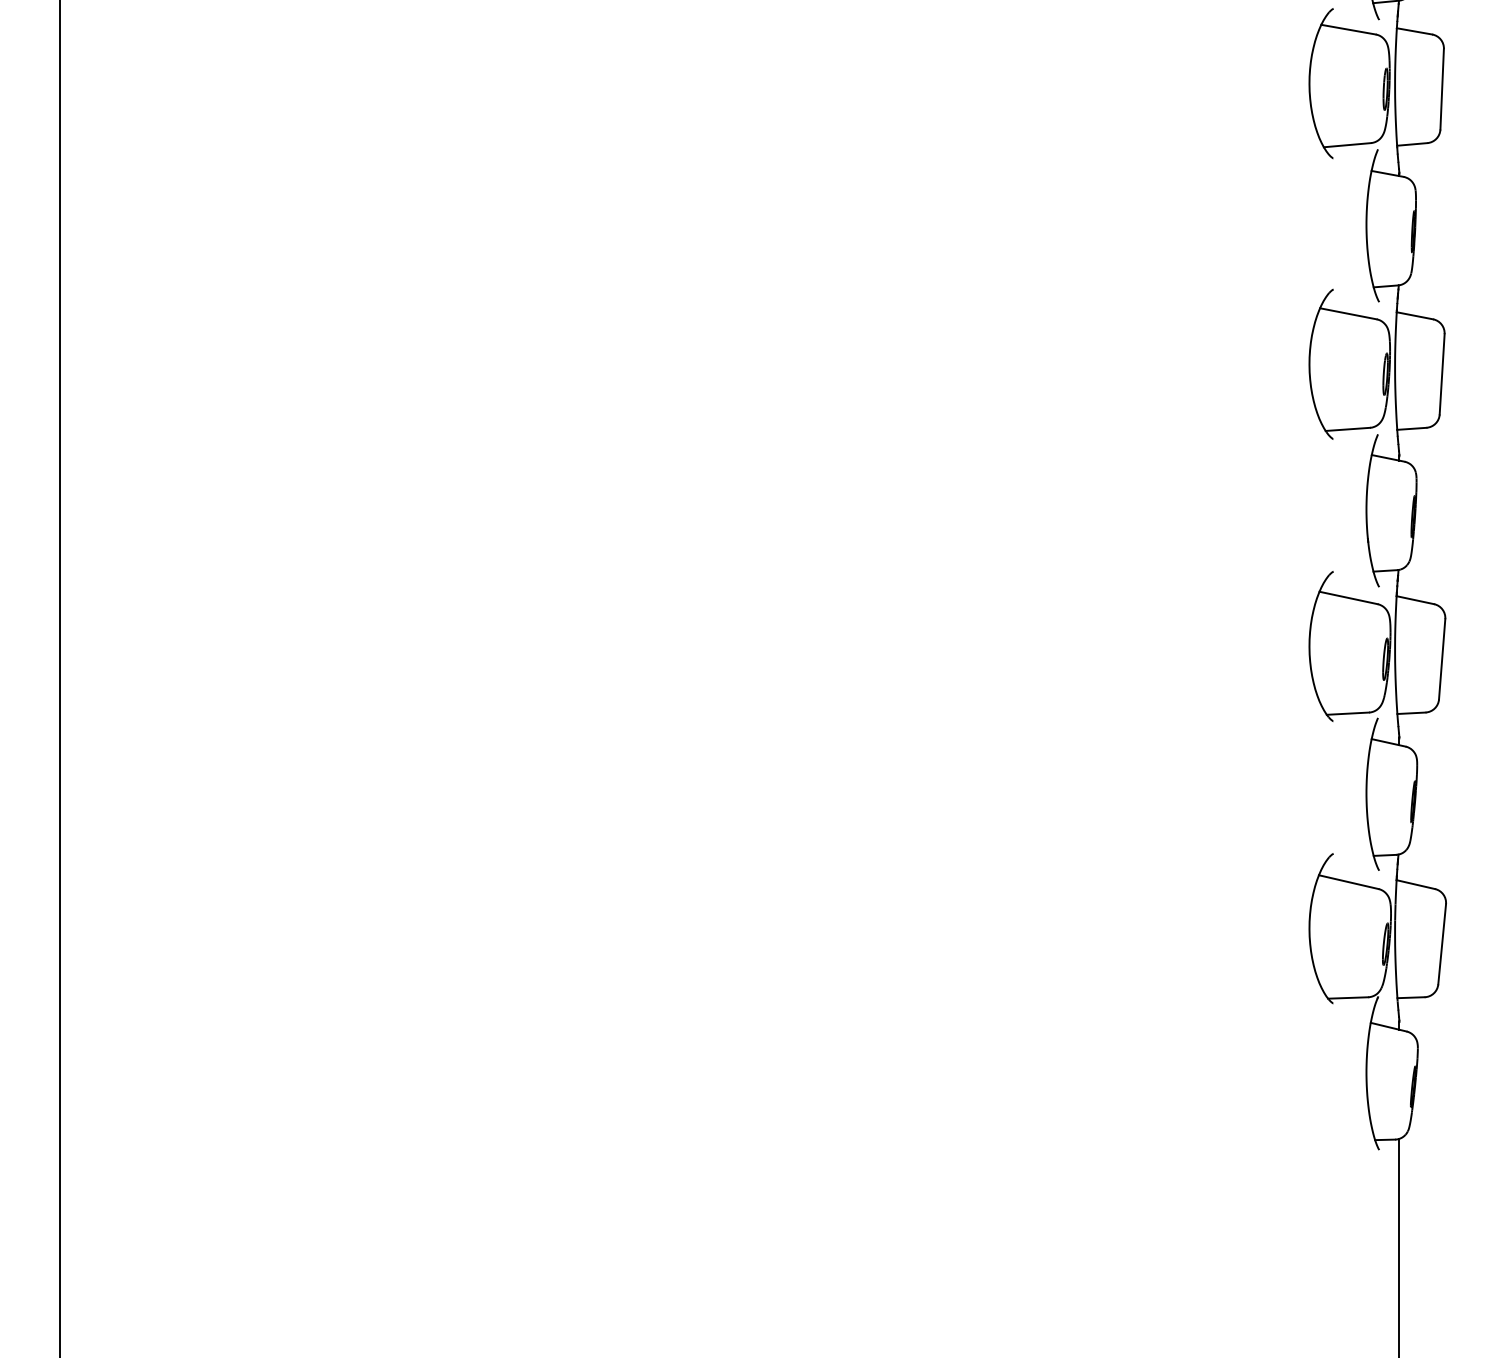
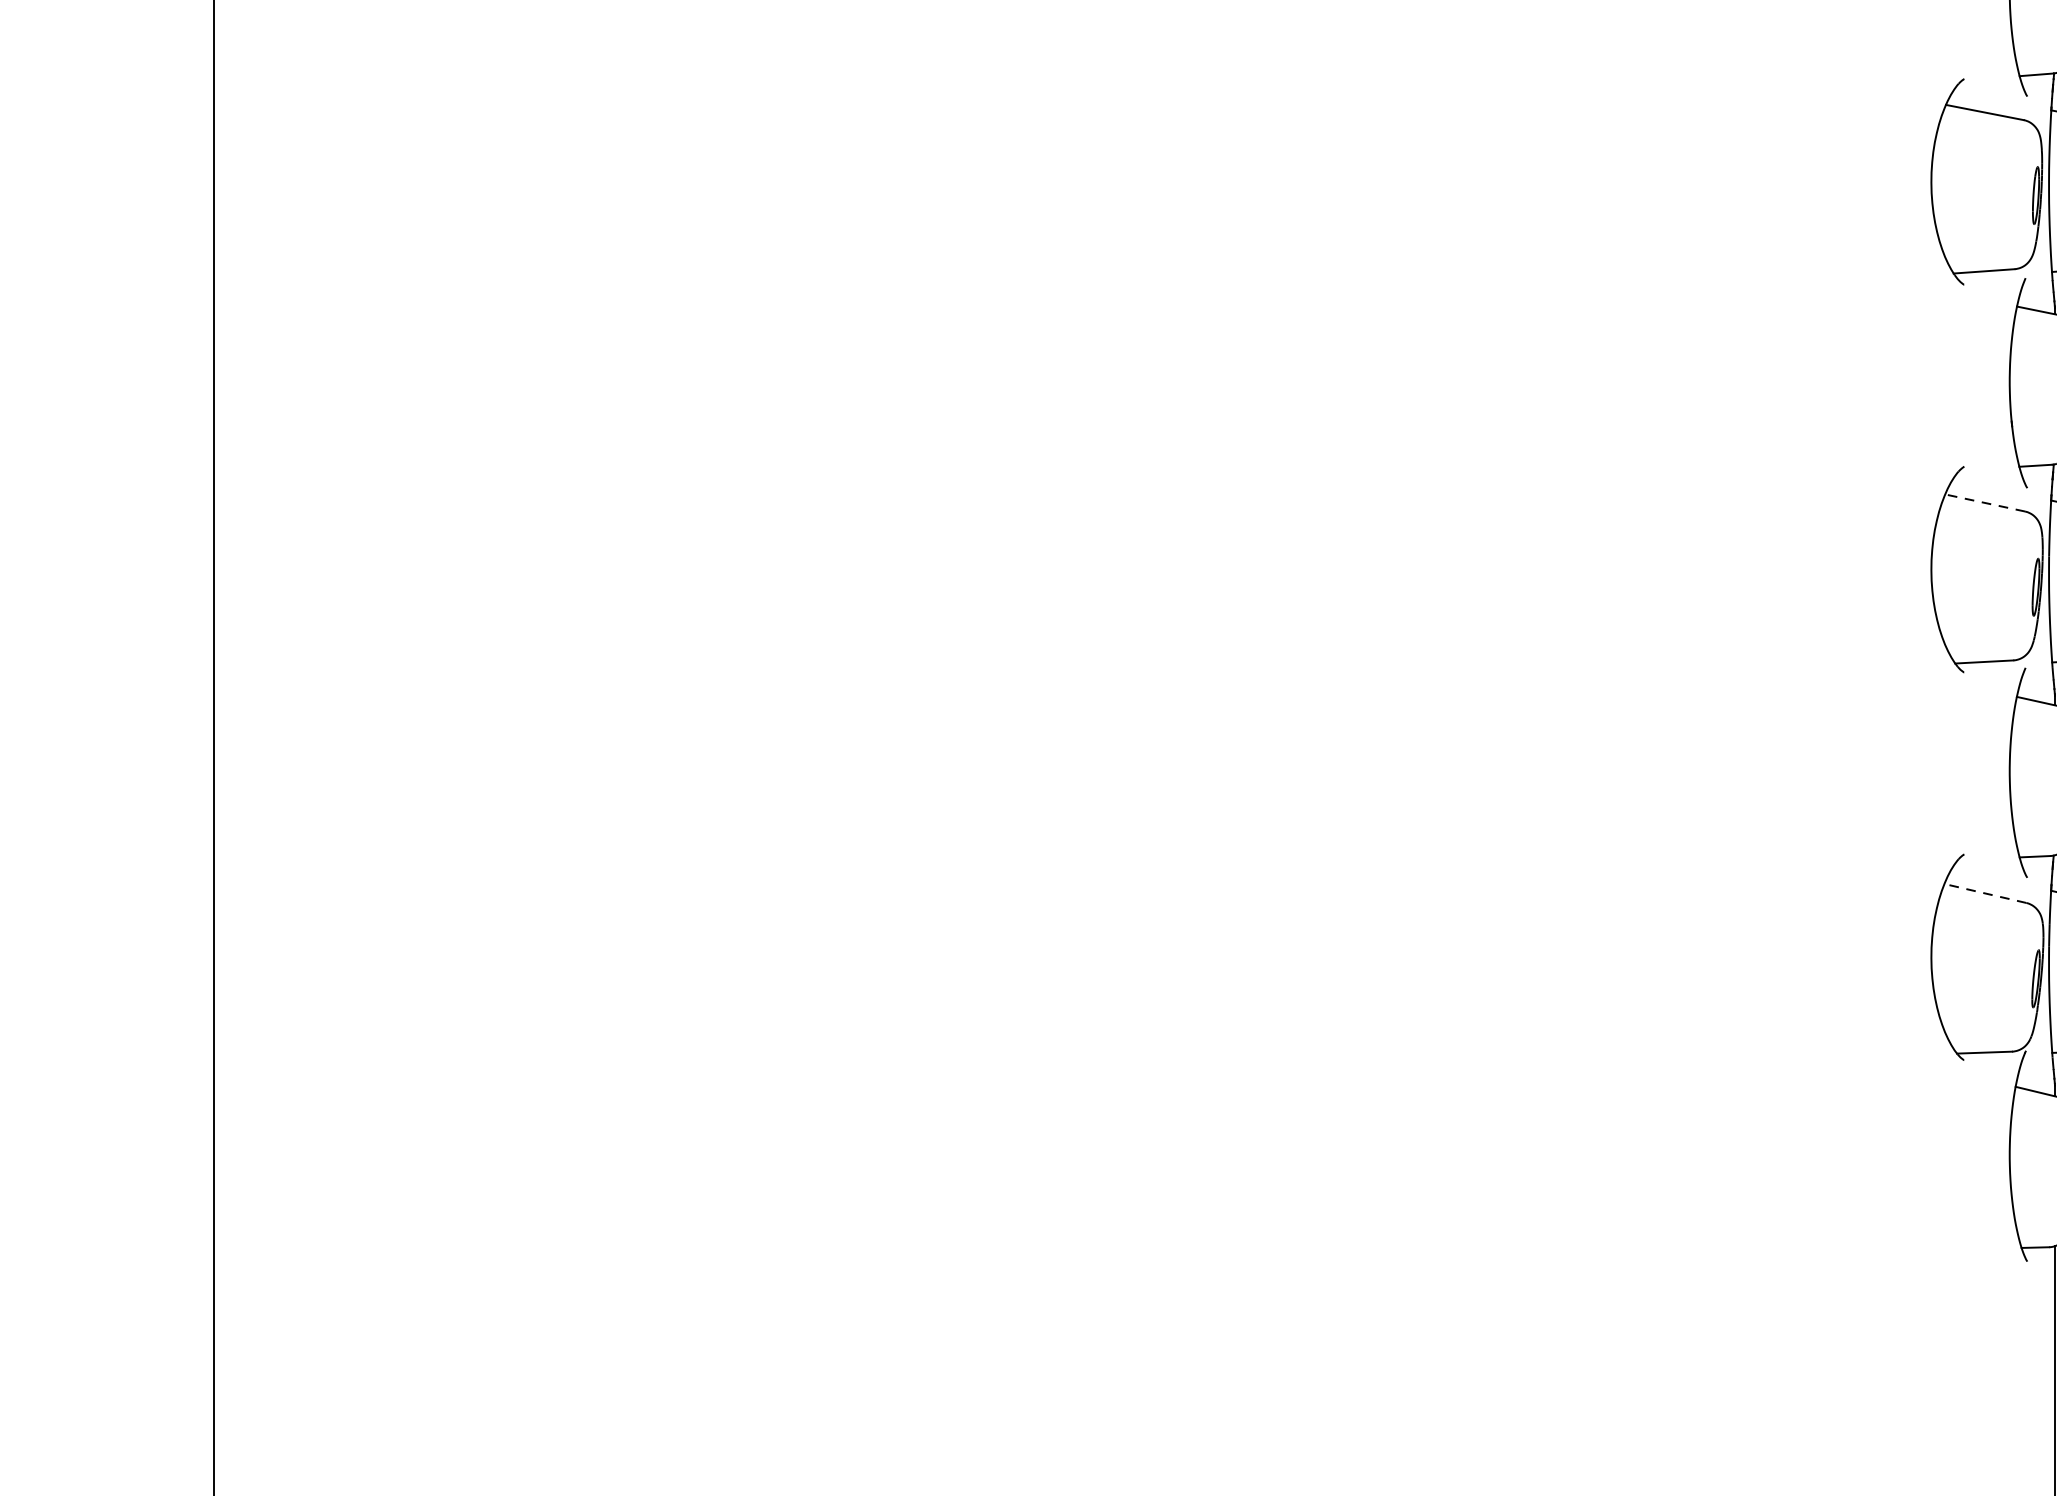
line: (1348, 597) -> (1985, 502), solid -> dashed
line: (1348, 882) -> (1985, 893), solid -> dashed

